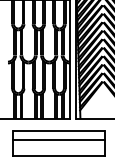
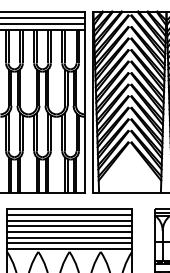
line: (58, 135) -> (69, 214), added
line: (58, 144) -> (69, 226), added
line: (58, 147) -> (69, 231), added
line: (58, 152) -> (69, 237), added

